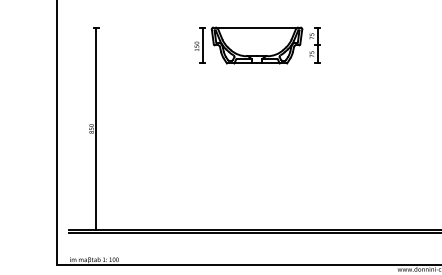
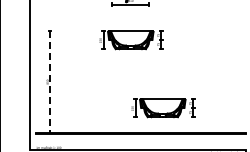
line: (97, 129) -> (50, 82), solid -> dashed
part: (322, 181) -> (163, 108), added

